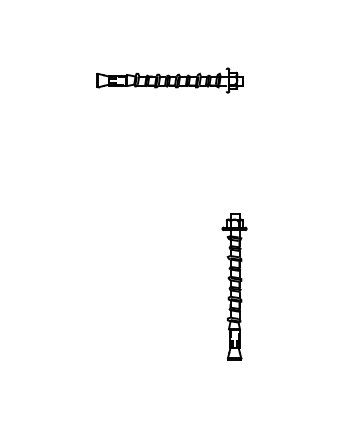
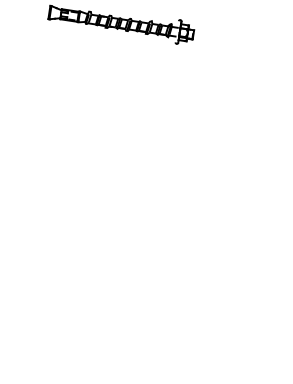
part: (234, 286) -> (154, 236), removed

